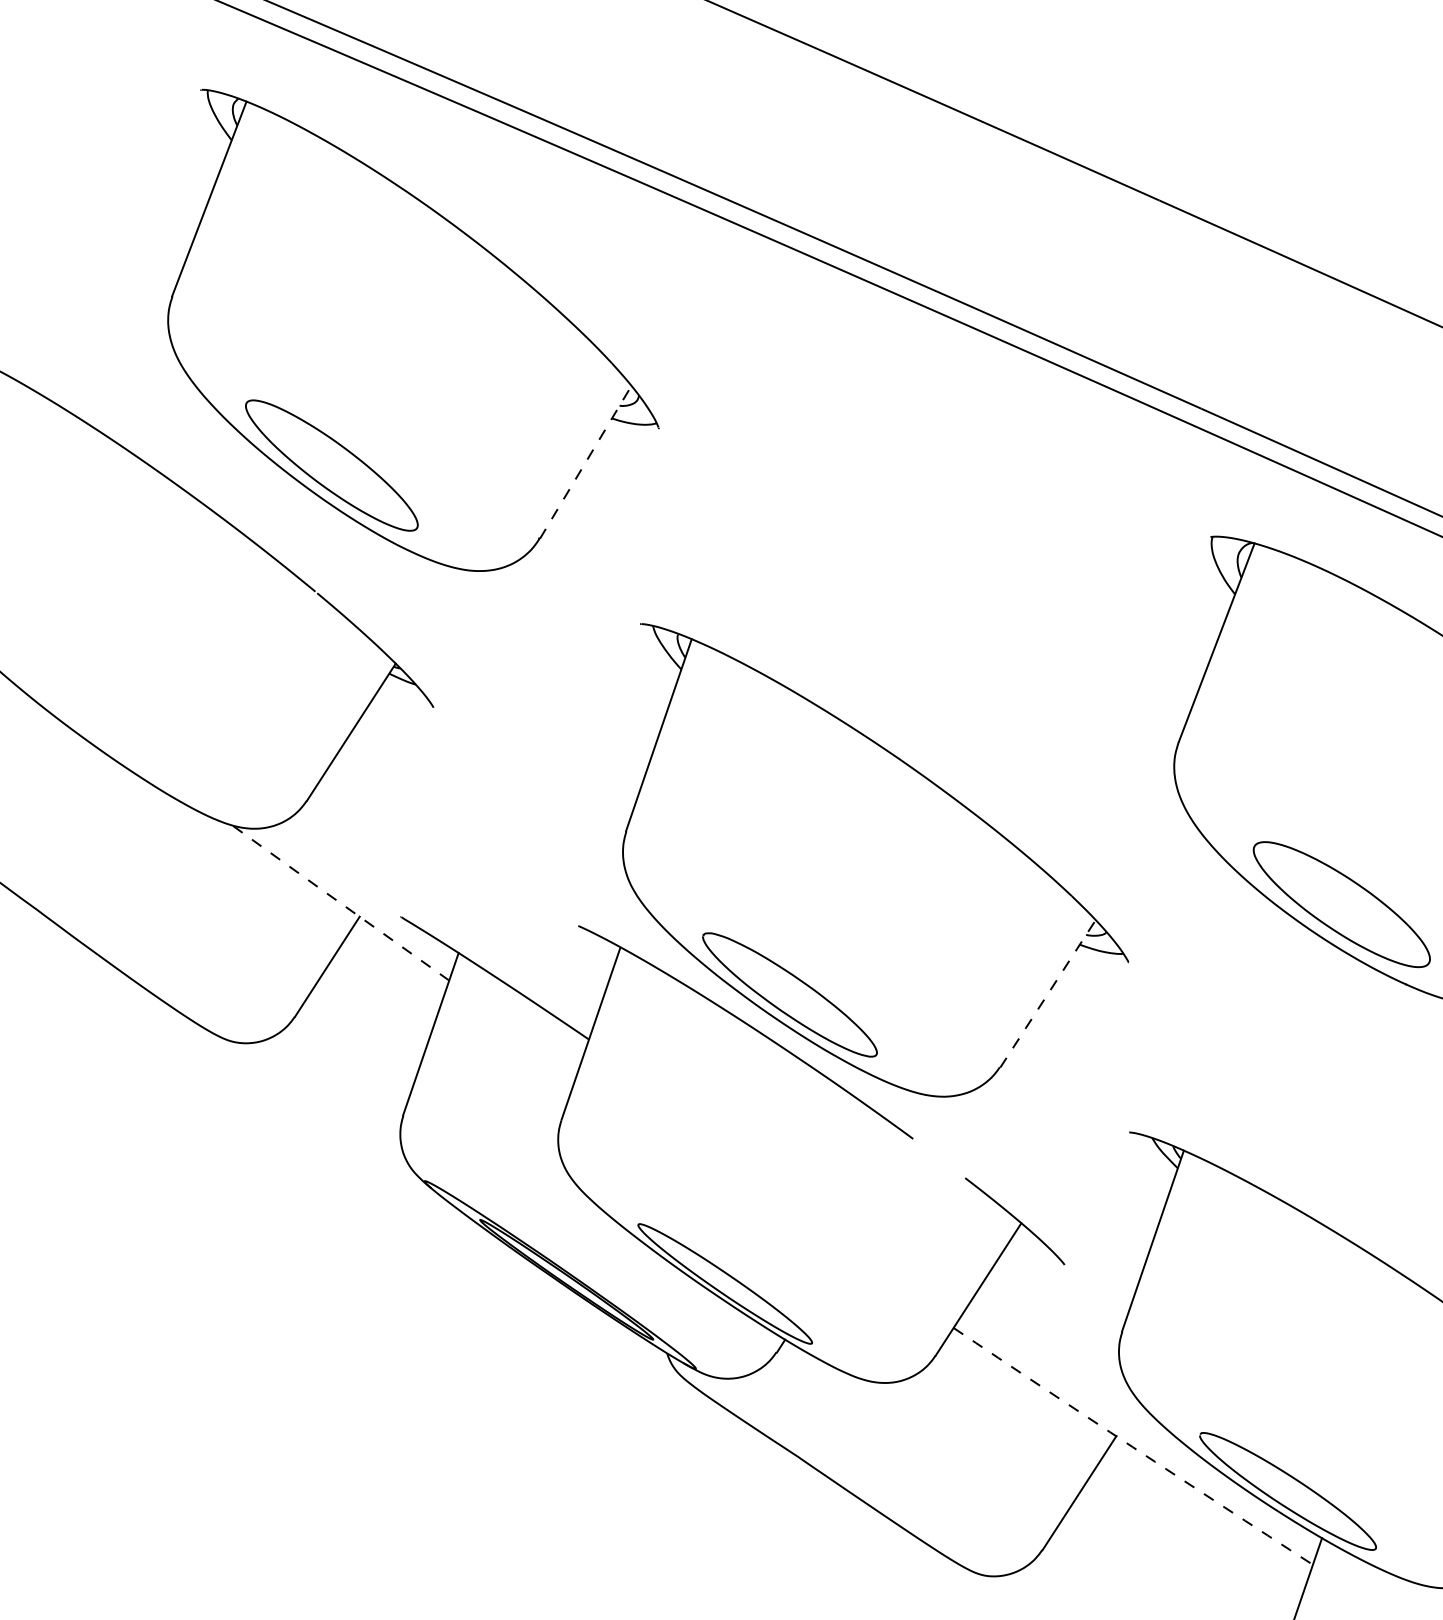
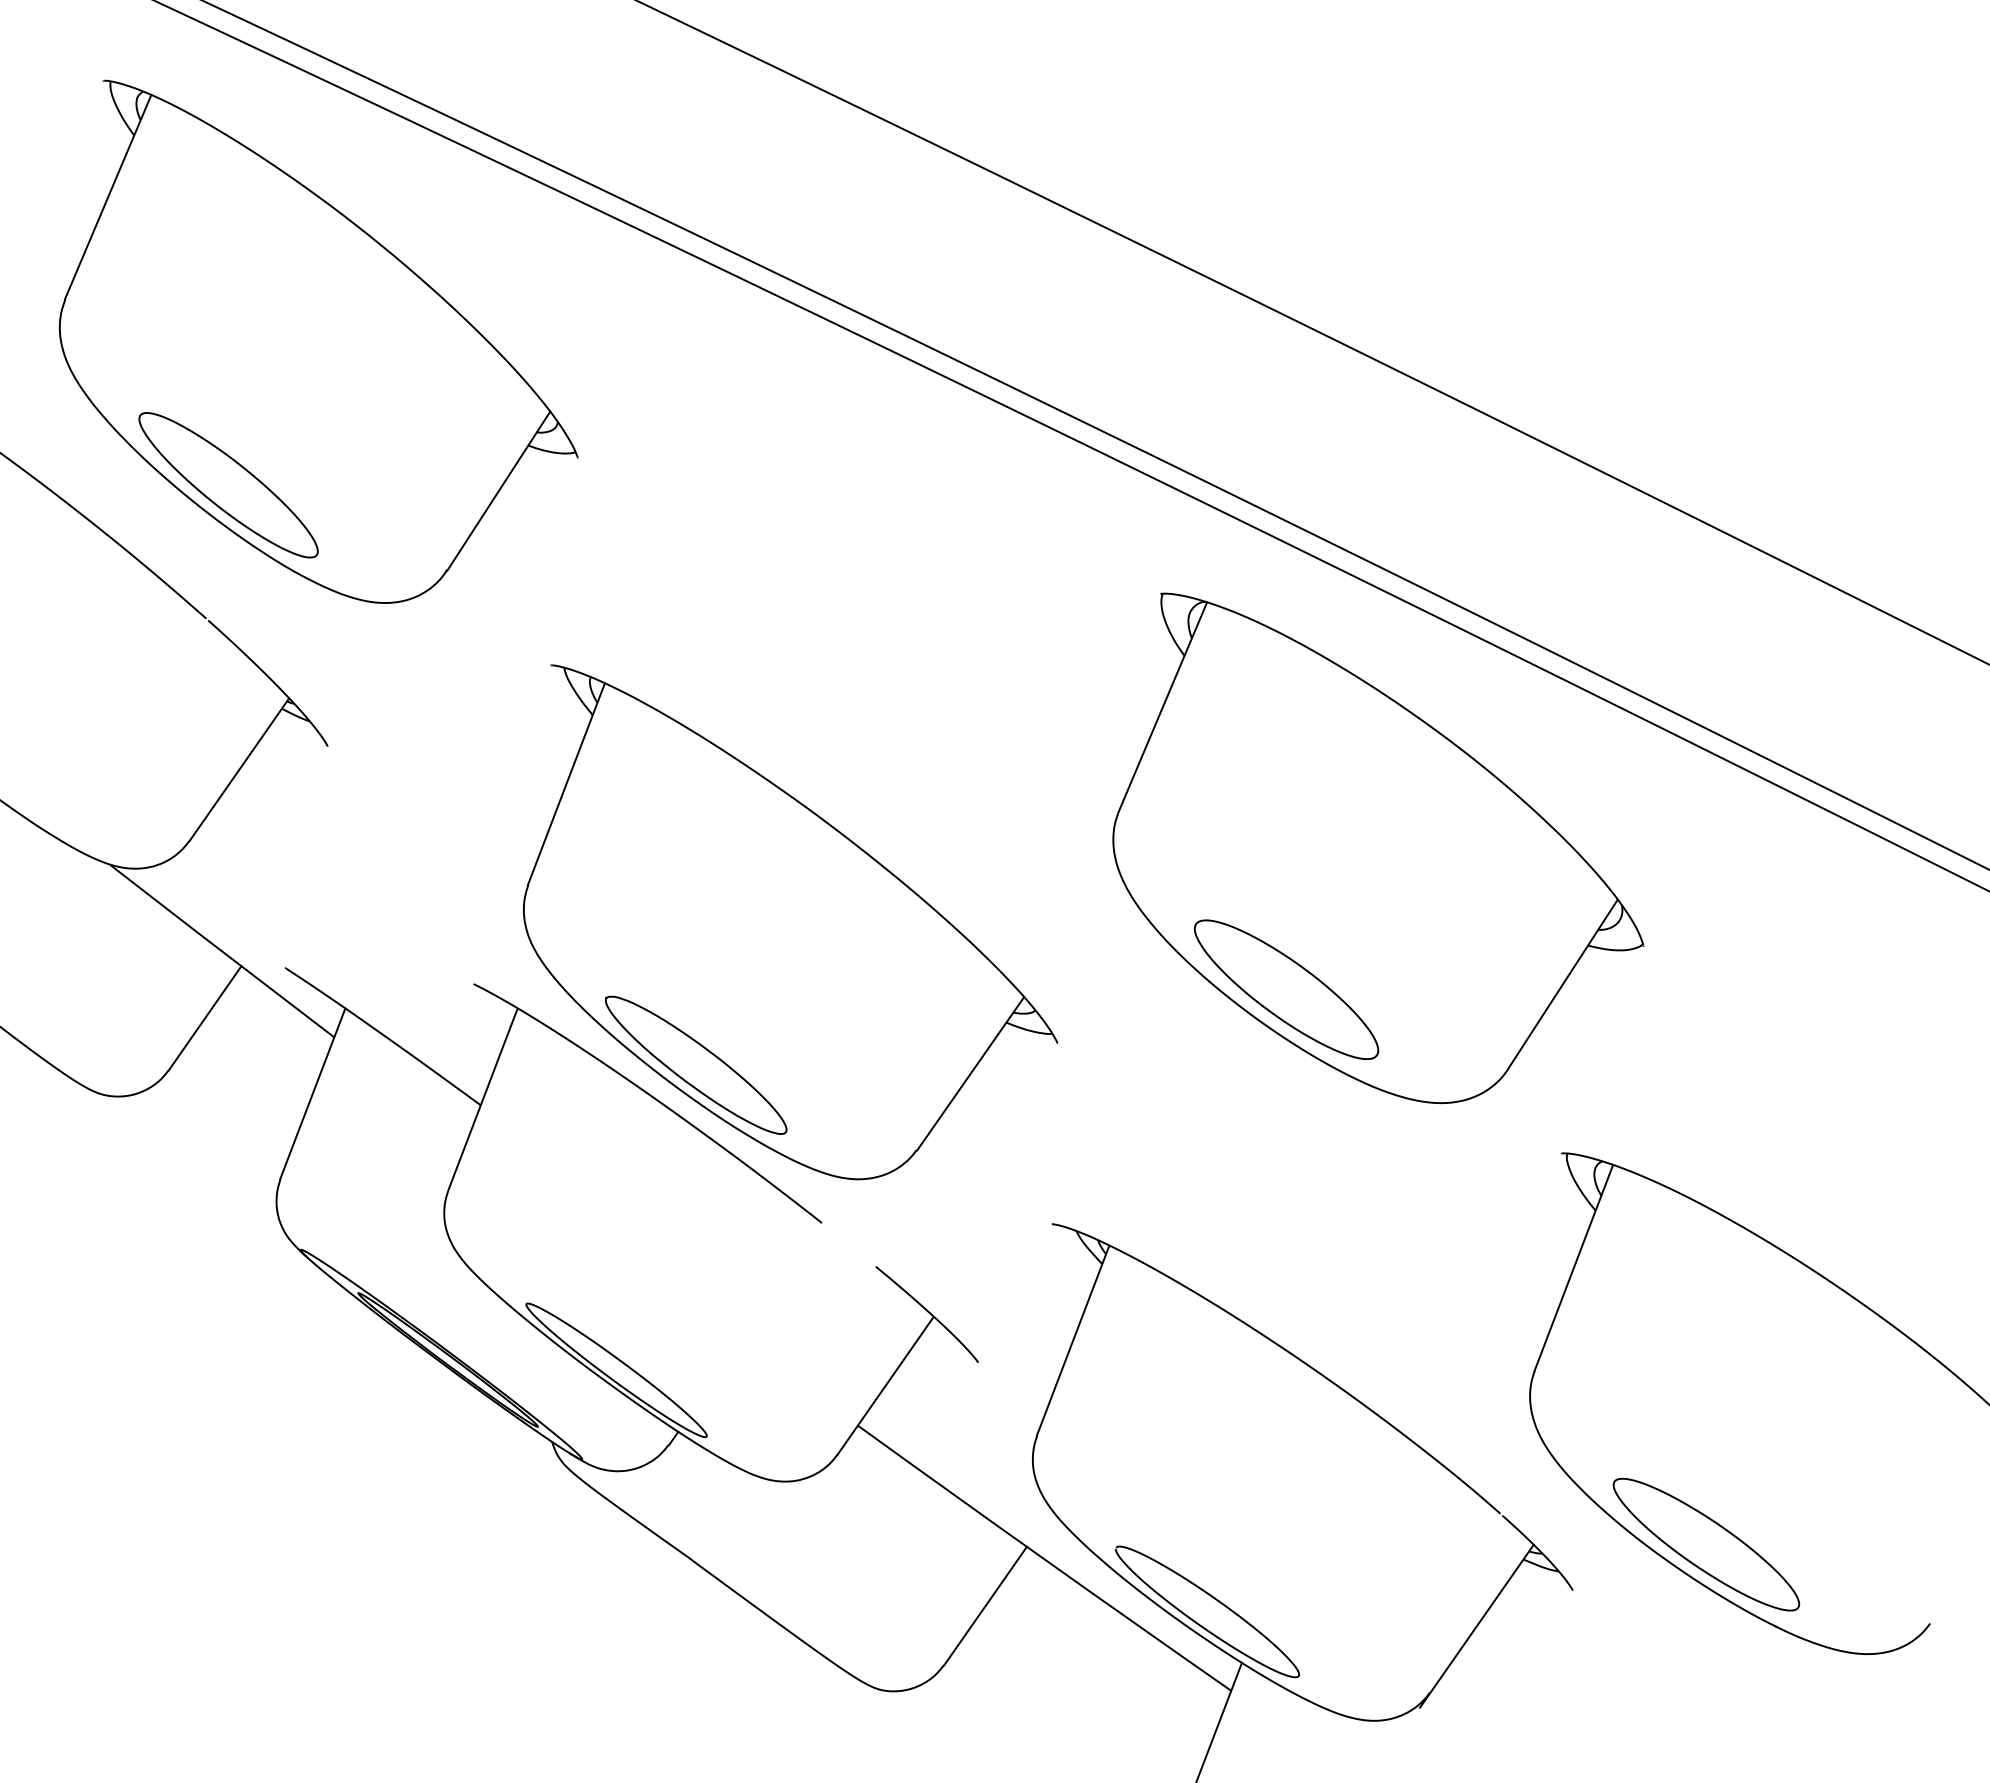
line: (585, 462) -> (498, 491), dashed -> solid
line: (340, 903) -> (221, 951), dashed -> solid
line: (1048, 993) -> (971, 1073), dashed -> solid
arc: (1132, 1446) -> (1043, 1558), dashed -> solid

